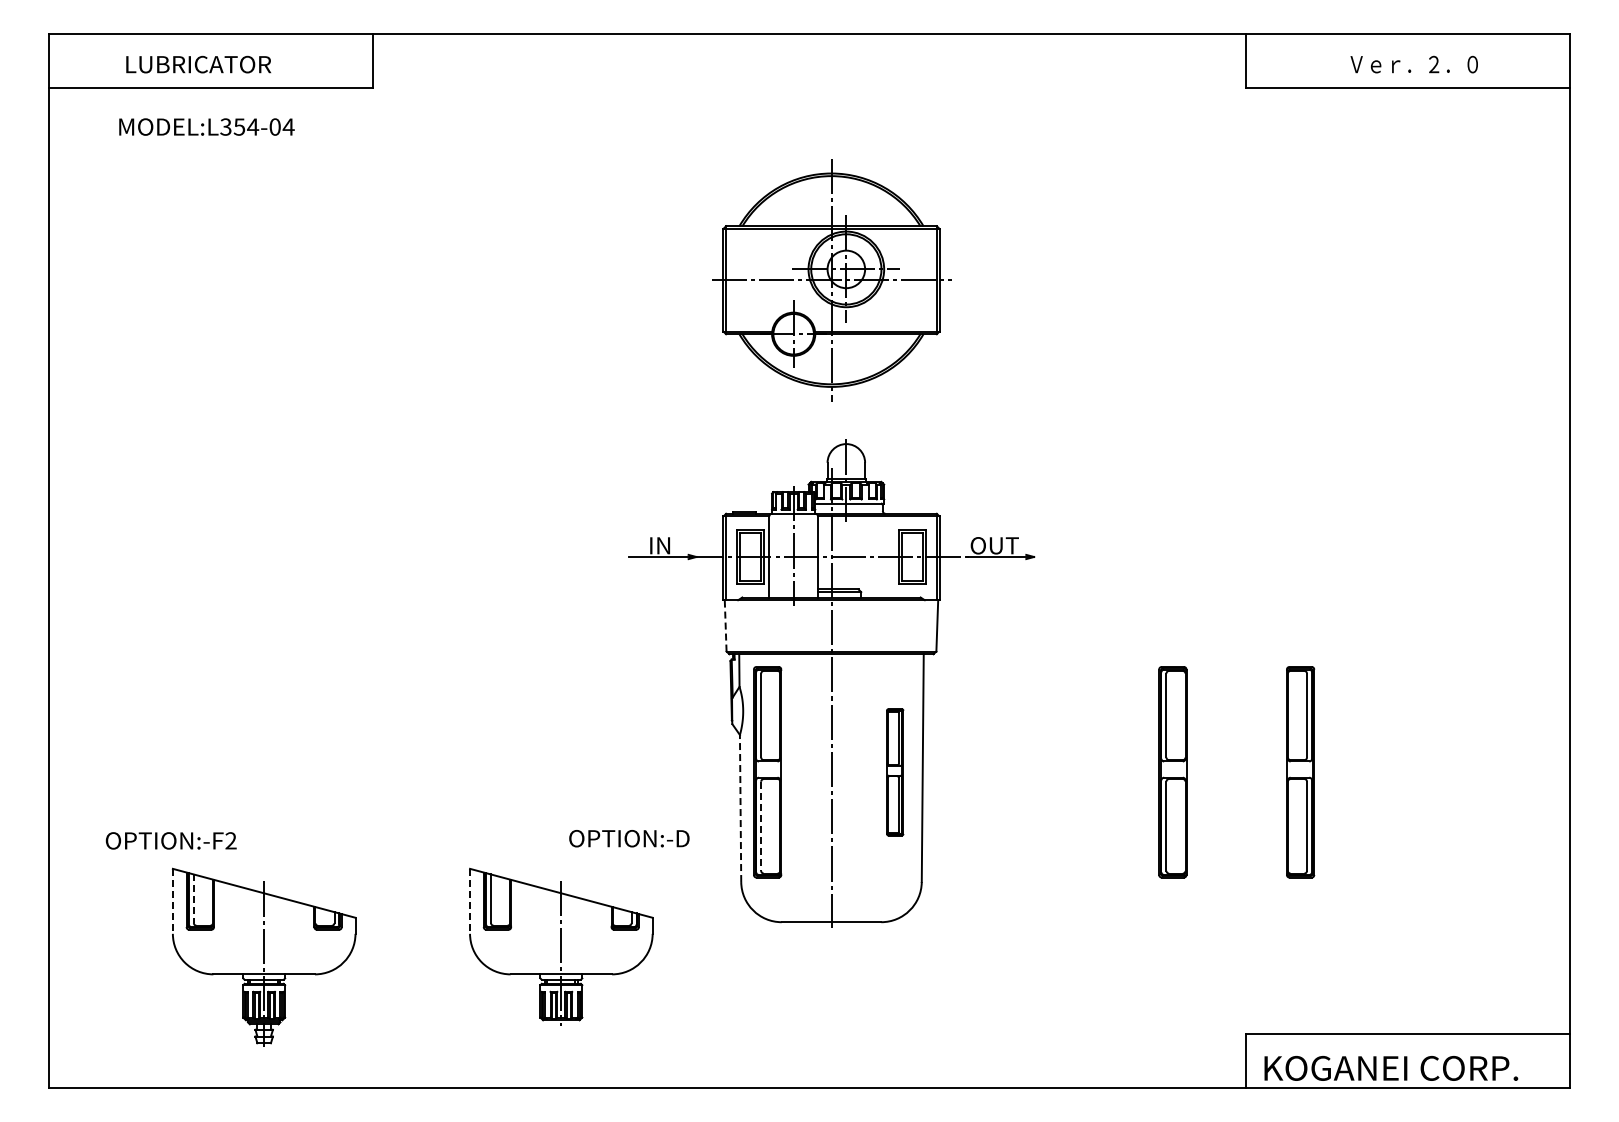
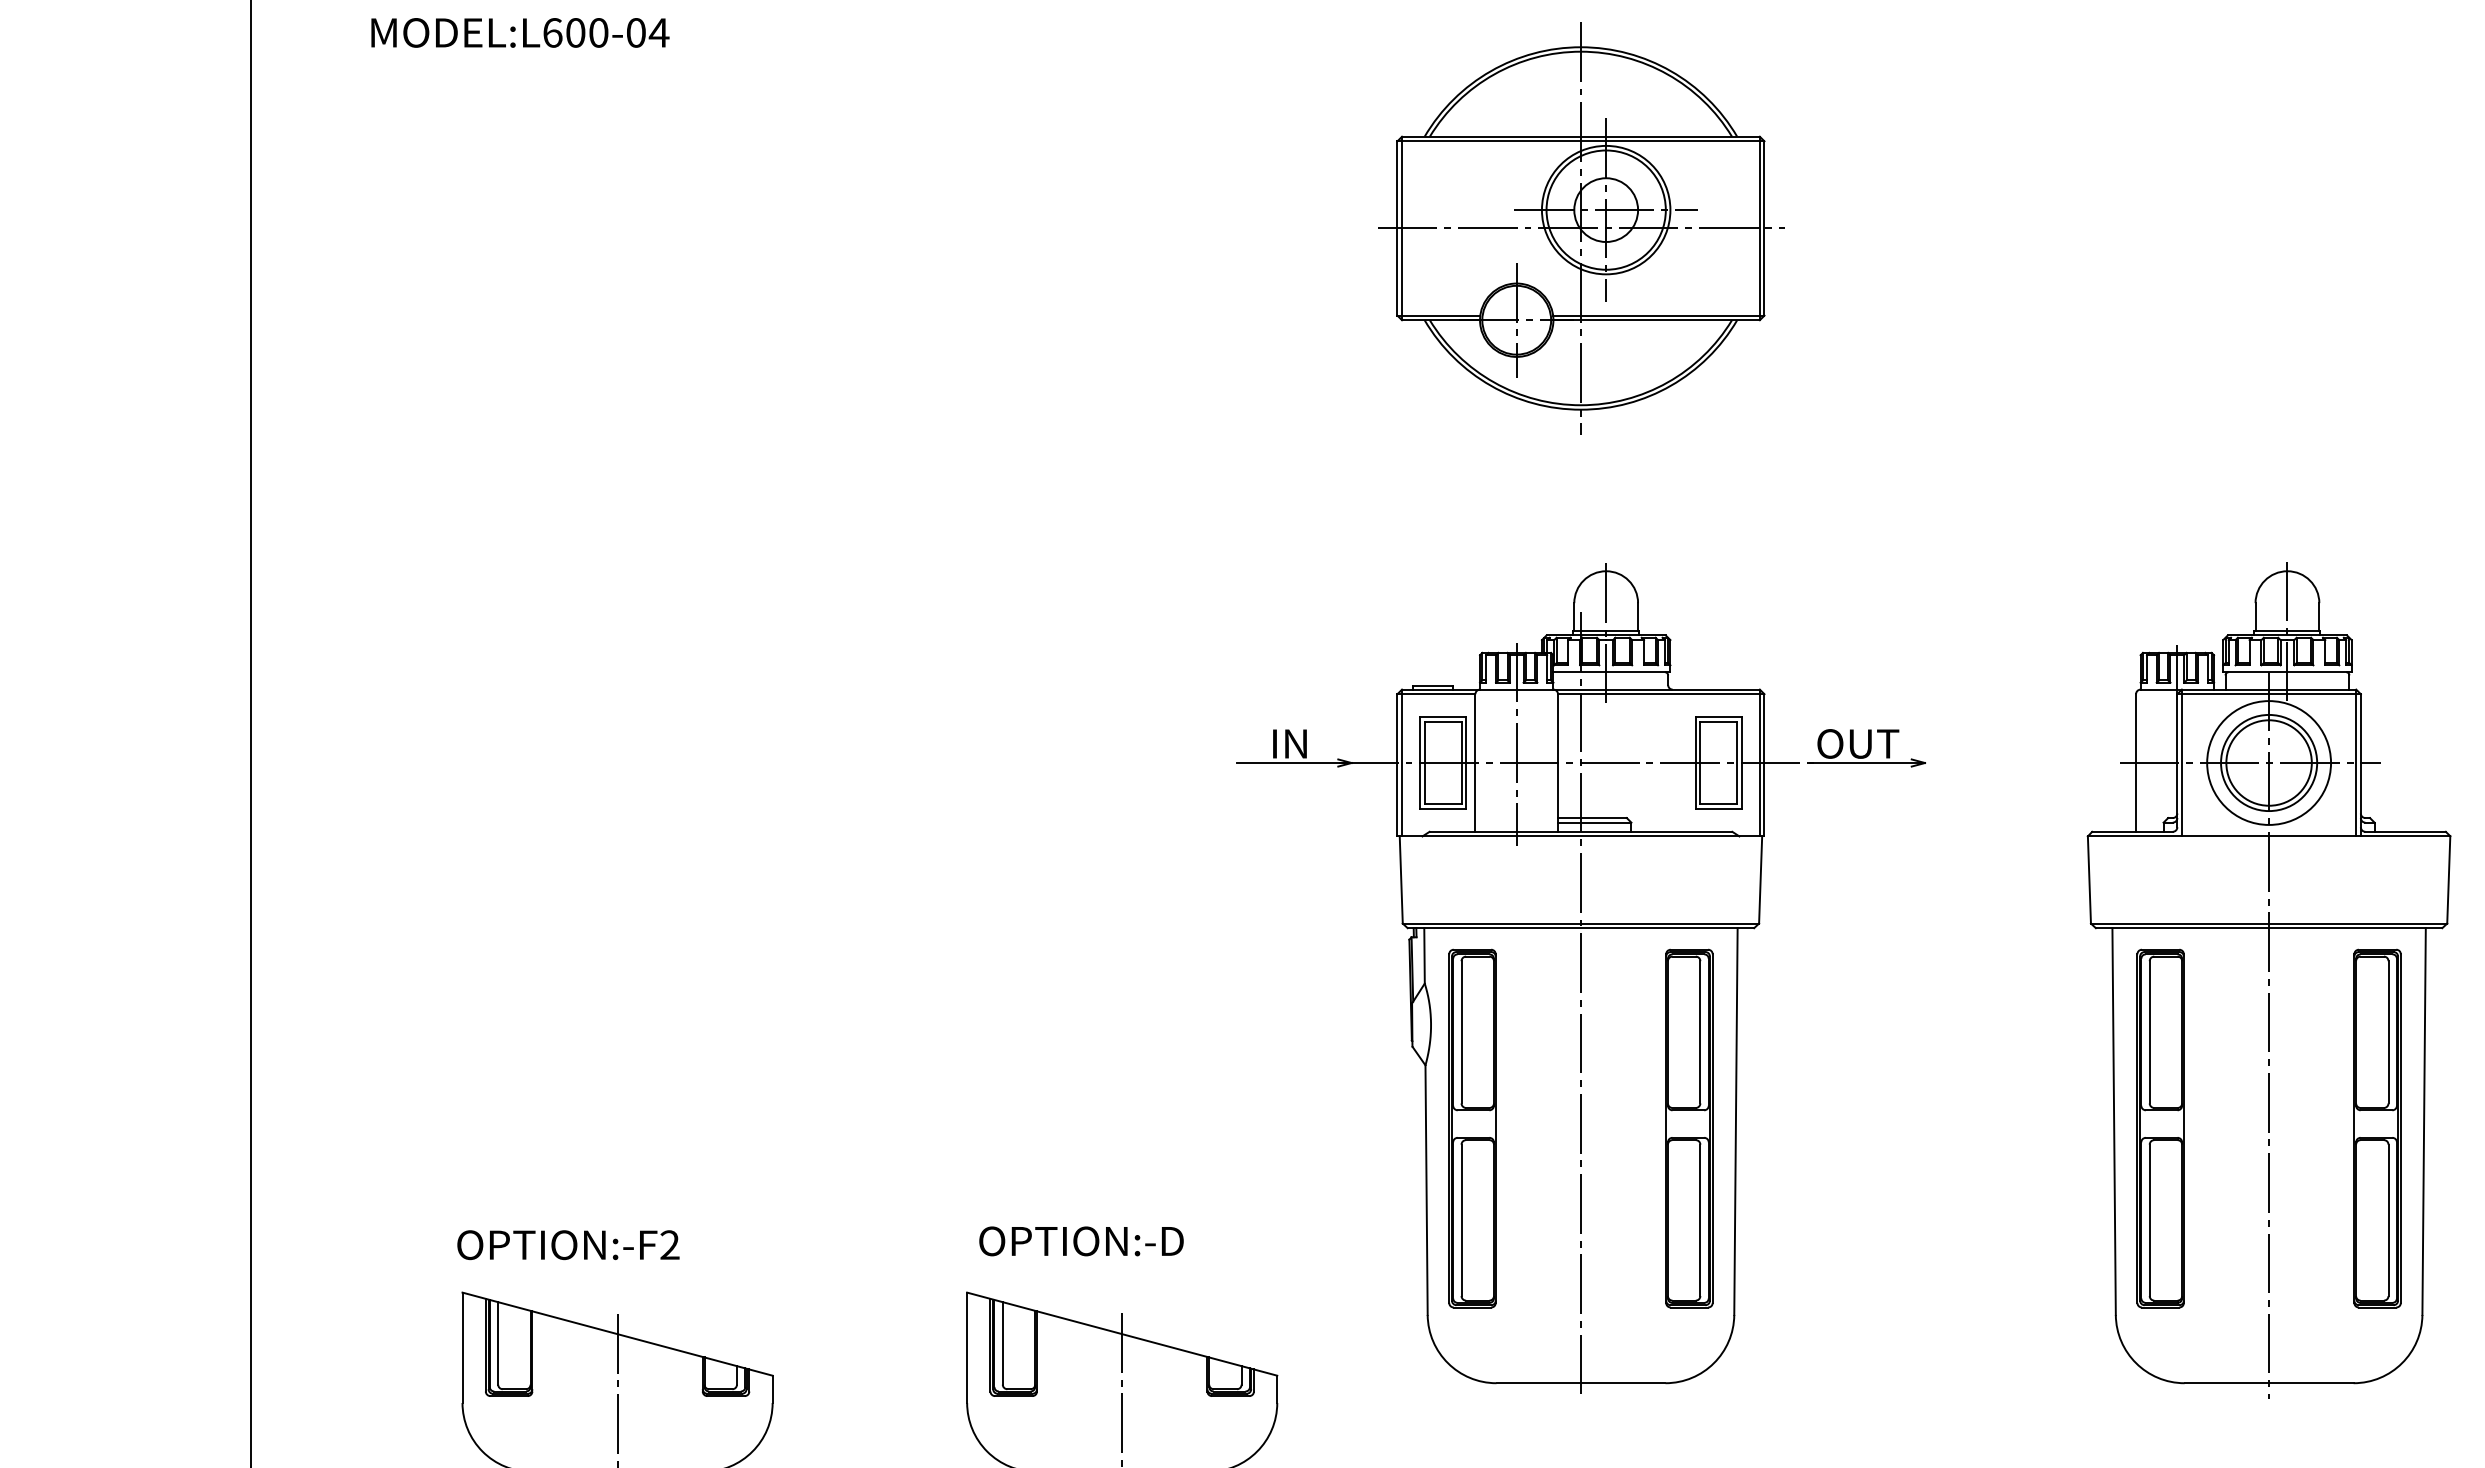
text: (239, 126) -> (575, 31), MODEL:L354-04 -> MODEL:L600-04
part: (831, 280) -> (1580, 228), moved
line: (725, 625) -> (1400, 879), dashed -> solid
part: (1236, 684) -> (2268, 979), added
part: (894, 772) -> (1687, 1128), size x1.67
line: (740, 808) -> (1426, 1190), dashed -> solid
line: (761, 826) -> (1462, 1220), dashed -> solid
text: (629, 838) -> (1081, 1241), moved
text: (170, 840) -> (567, 1244), moved
line: (193, 899) -> (497, 1344), dashed -> solid
line: (172, 901) -> (461, 1348), dashed -> solid
line: (470, 901) -> (967, 1348), dashed -> solid

